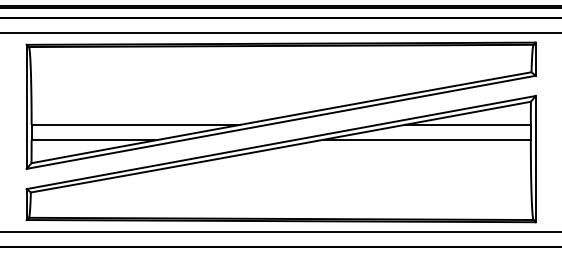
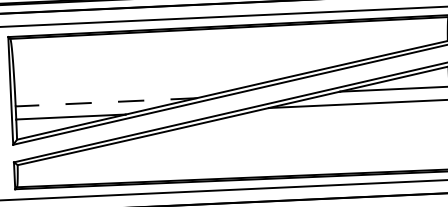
line: (135, 124) -> (105, 101), solid -> dashed

